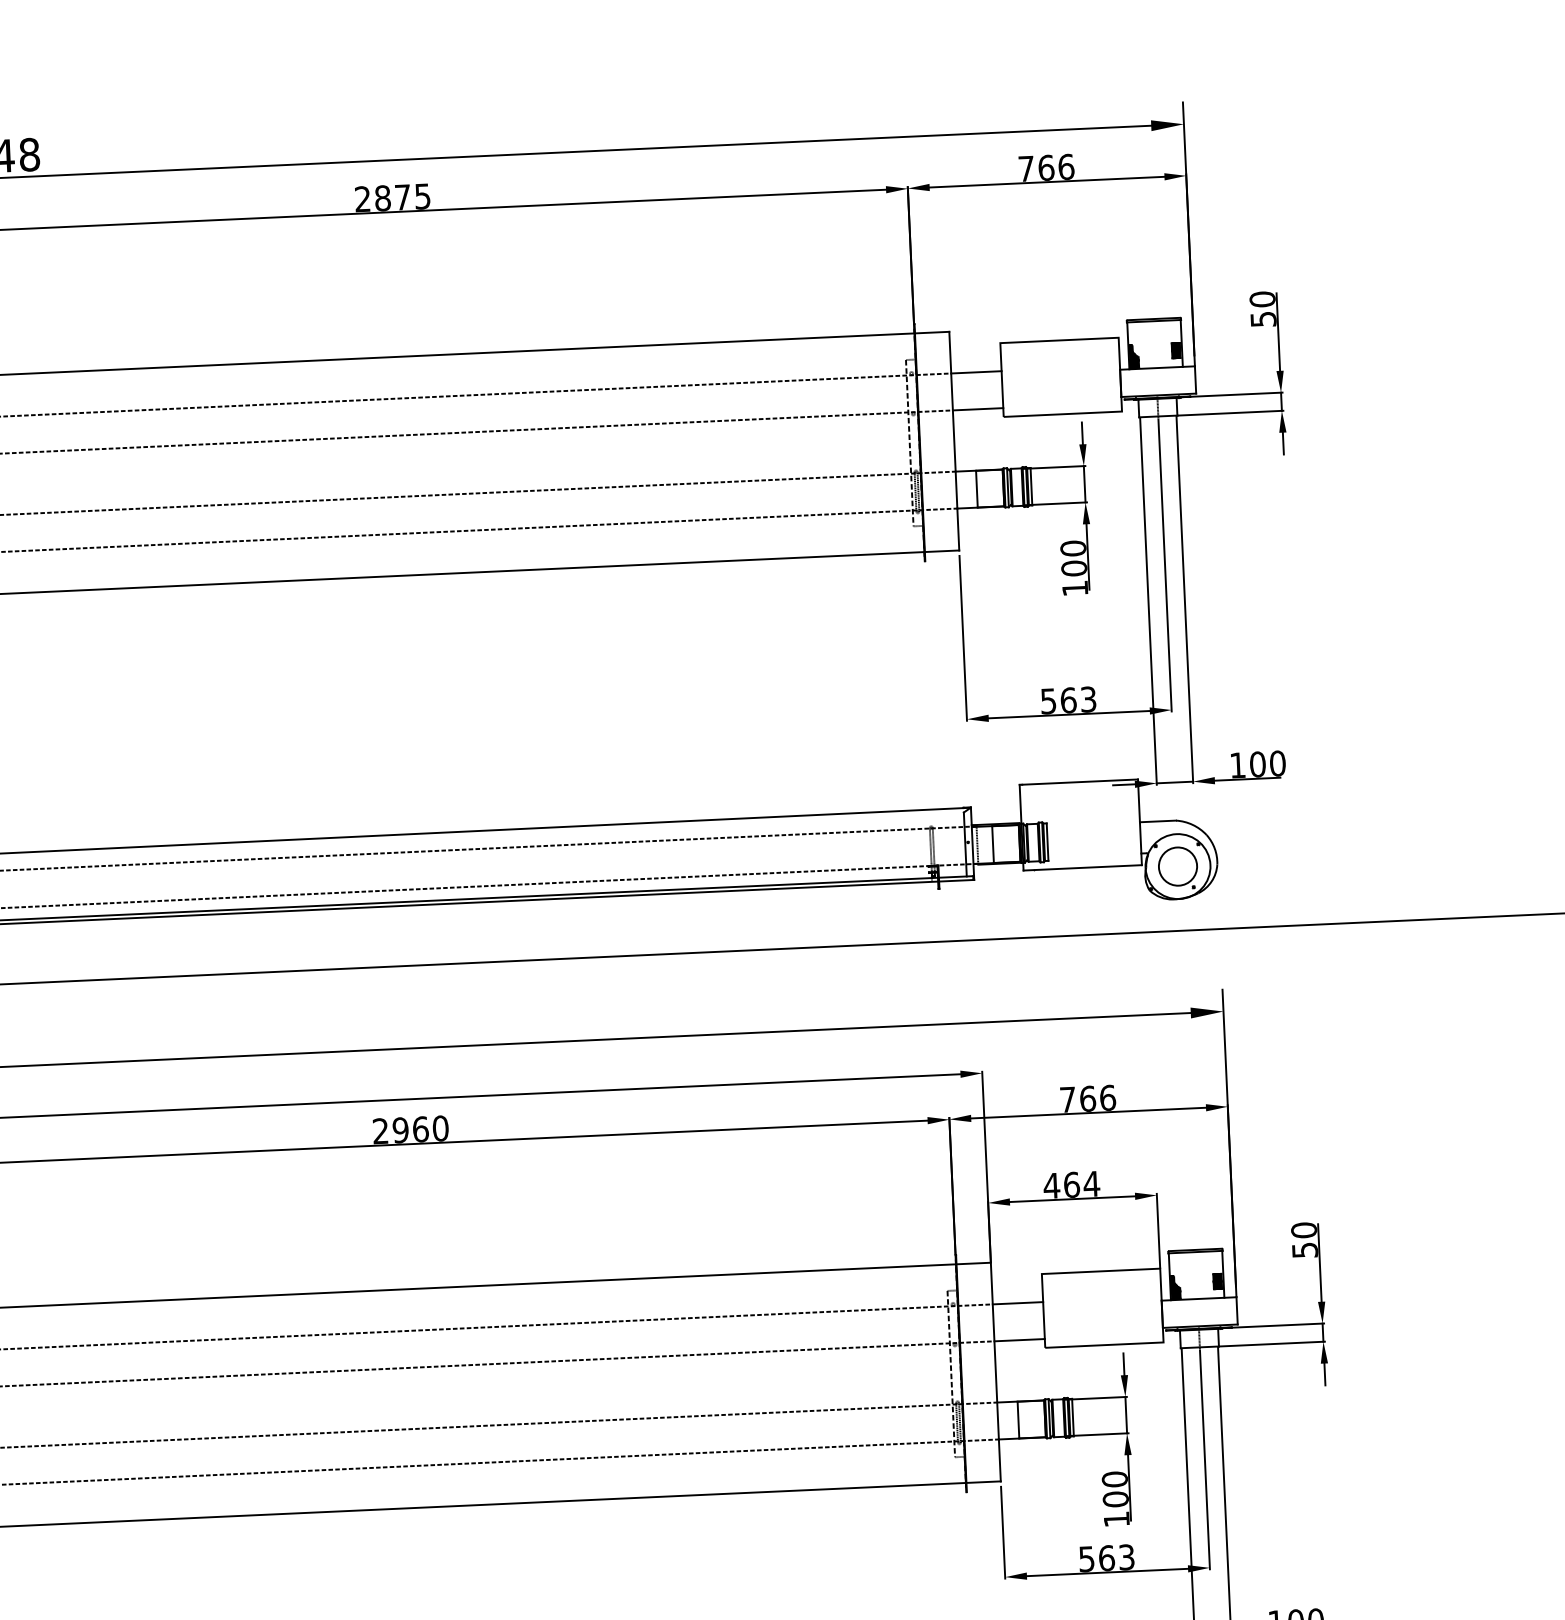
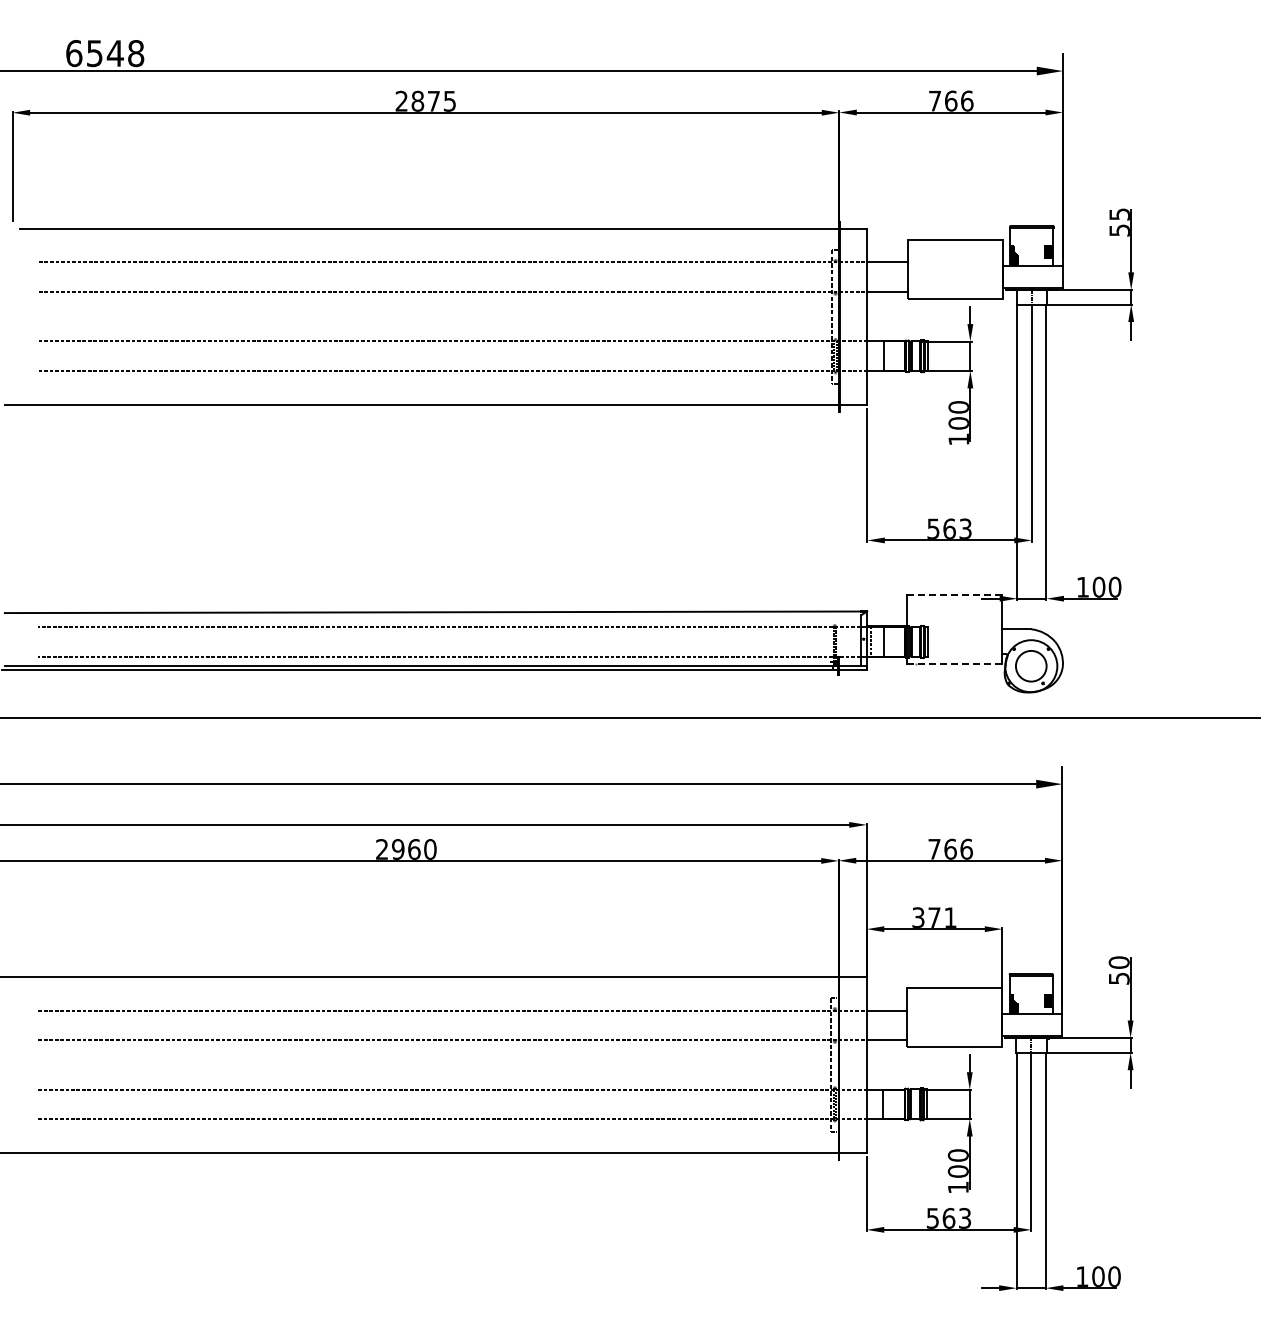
text: (1262, 299) -> (1119, 214), 50 -> 55
line: (1079, 781) -> (955, 594), solid -> dashed
line: (1082, 867) -> (954, 663), solid -> dashed
text: (1071, 1184) -> (934, 917), 464 -> 371

